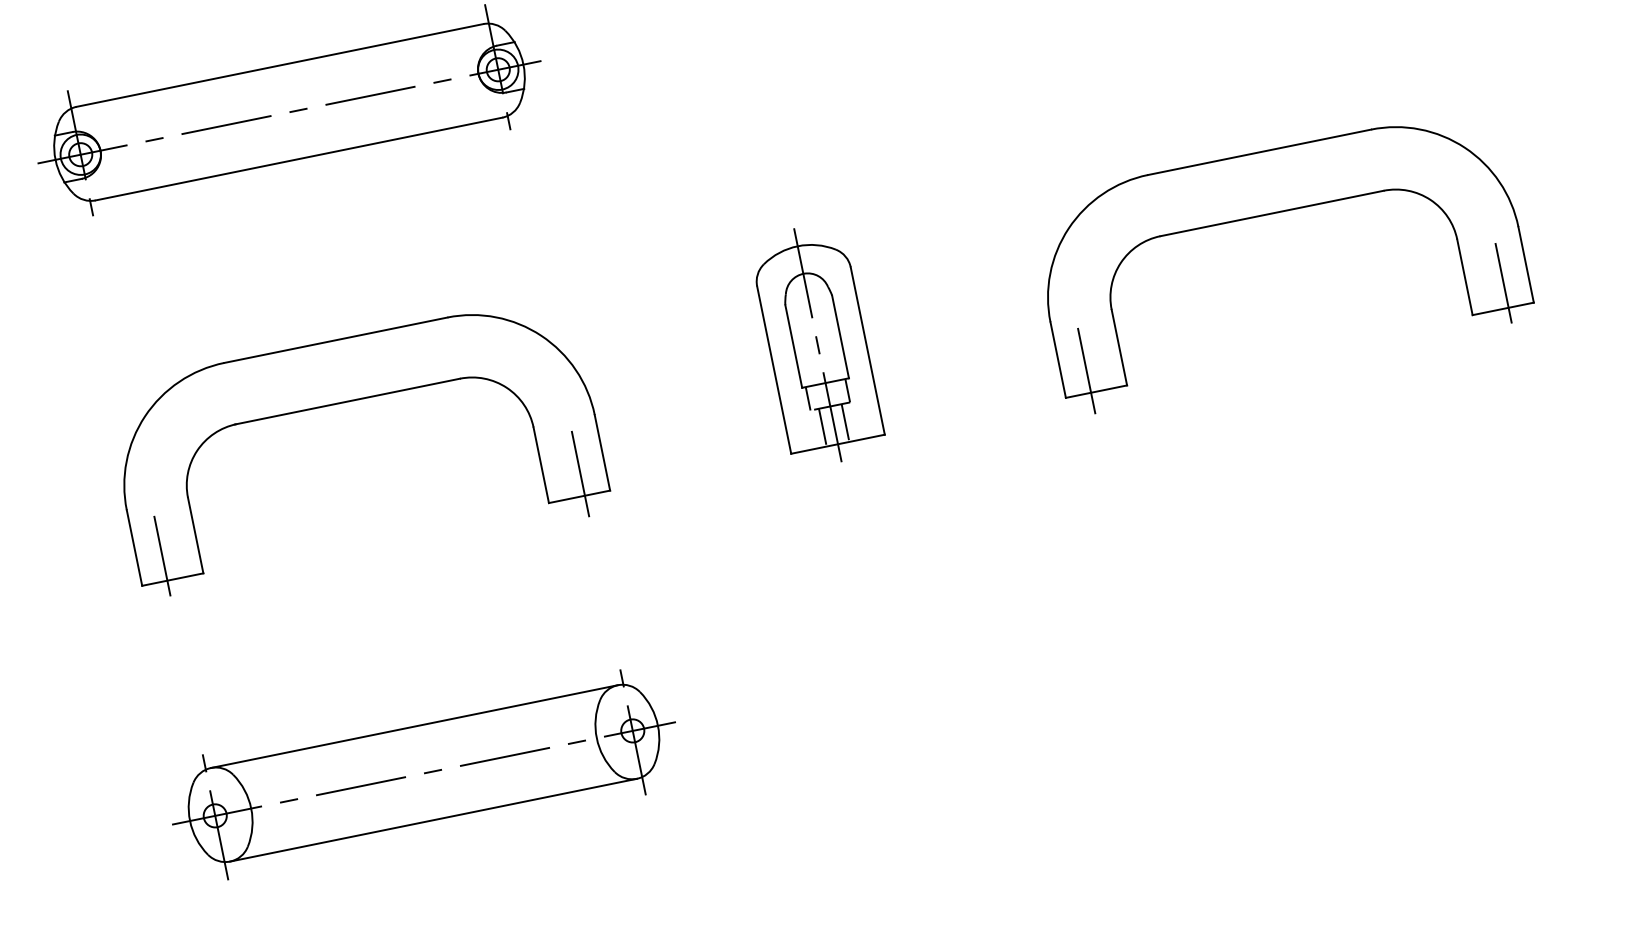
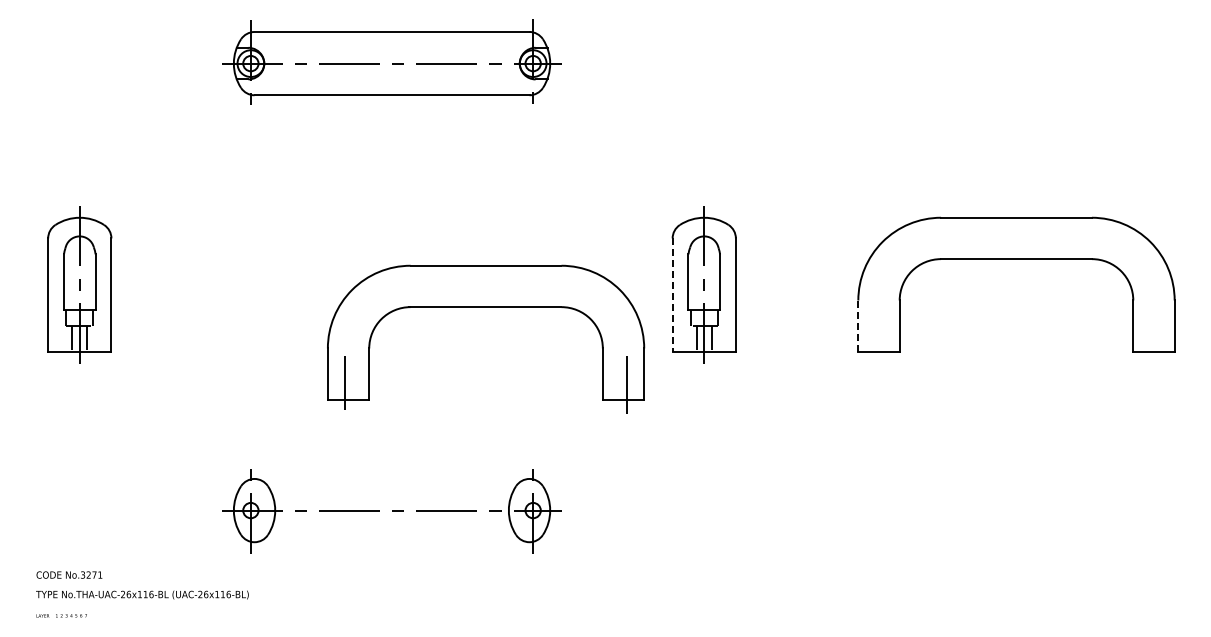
line: (1503, 282) -> (1157, 334), removed
line: (1058, 360) -> (858, 326), solid -> dashed
line: (774, 370) -> (672, 295), solid -> dashed
line: (1086, 370) -> (875, 336), removed
part: (349, 401) -> (486, 307), moved
line: (413, 726) -> (391, 478), removed
line: (432, 820) -> (391, 542), removed

